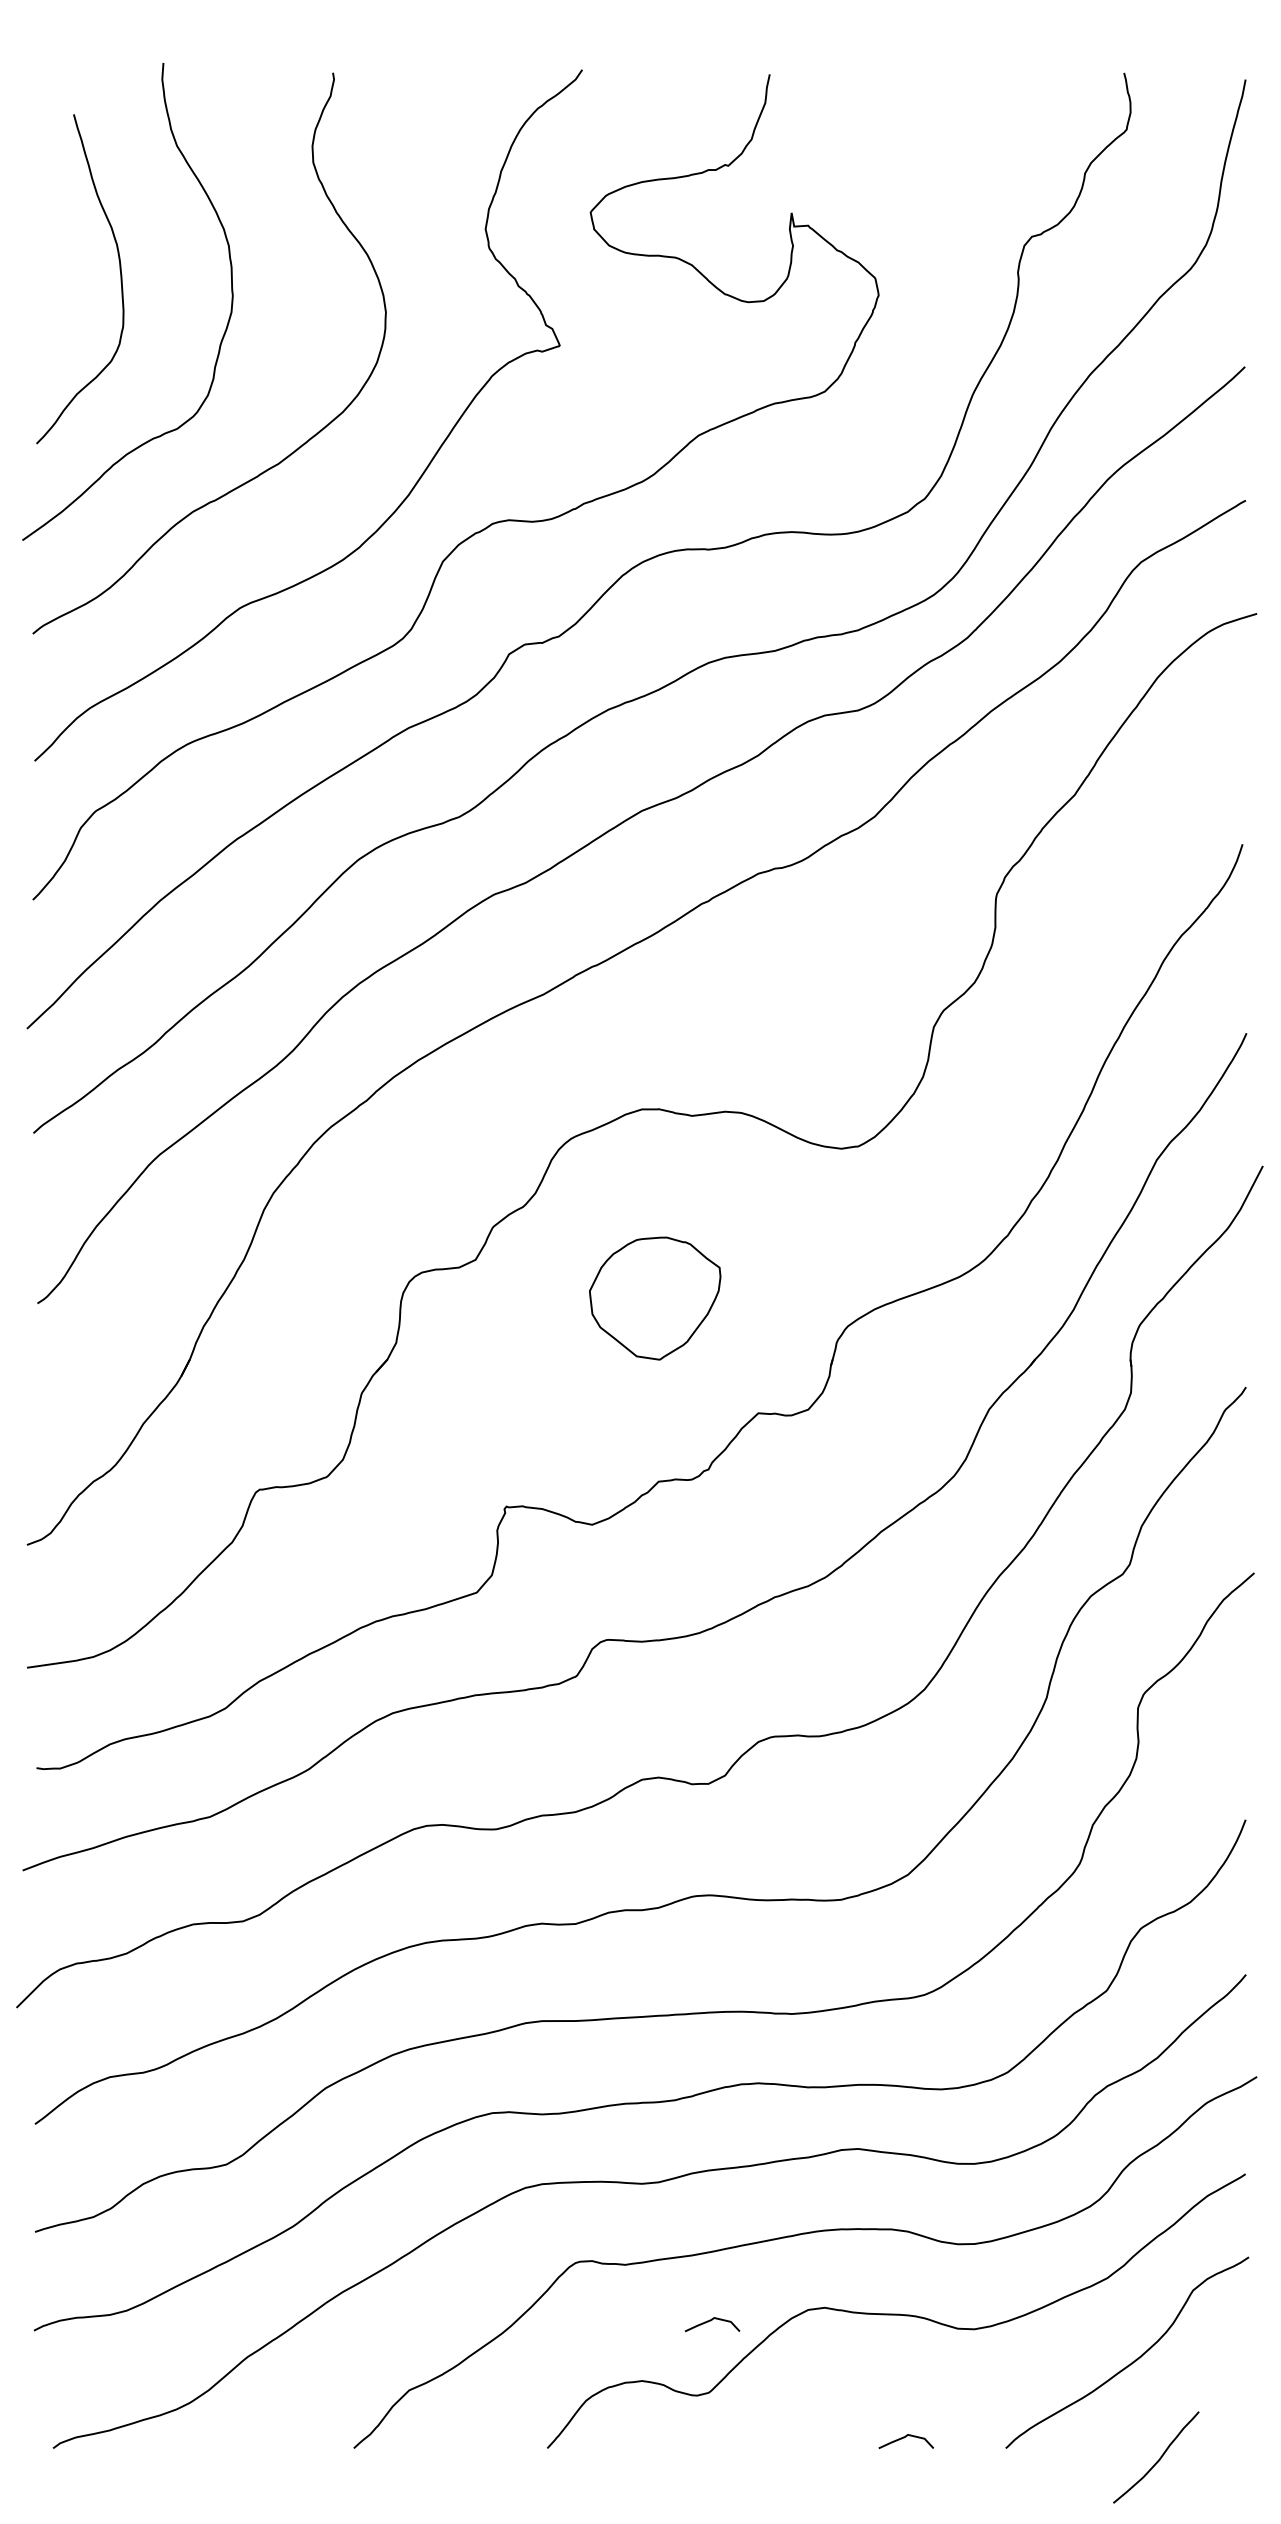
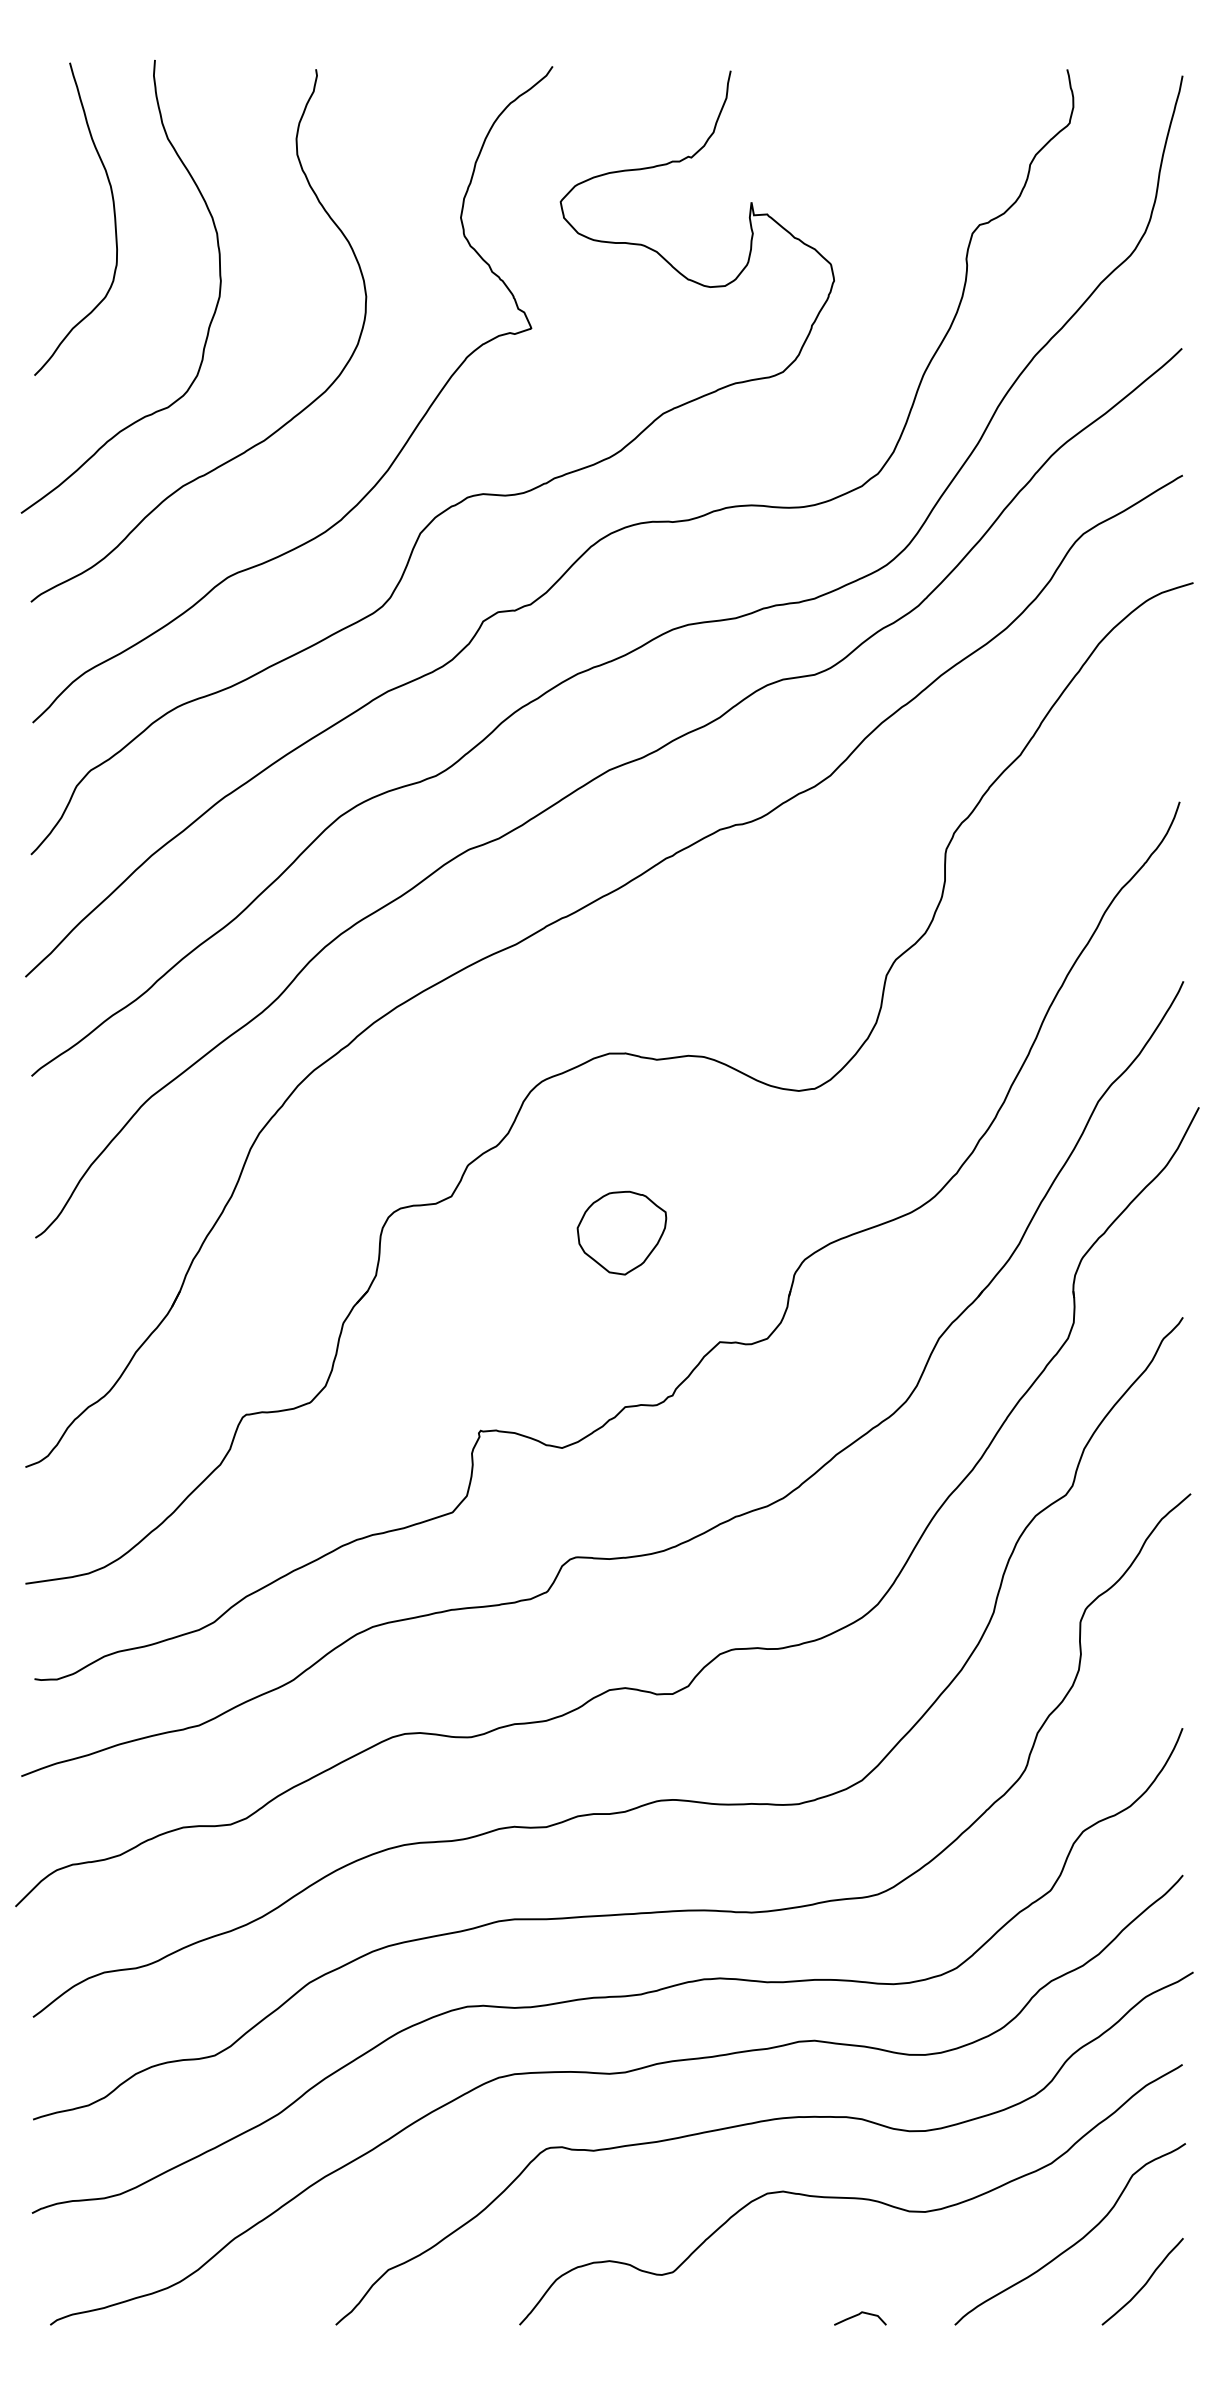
curve: (119, 273) -> (113, 213), moved
part: (654, 1297) -> (621, 1232), size x0.71
curve: (711, 2321) -> (675, 2204), removed
curve: (1158, 2459) -> (1144, 2283), moved

